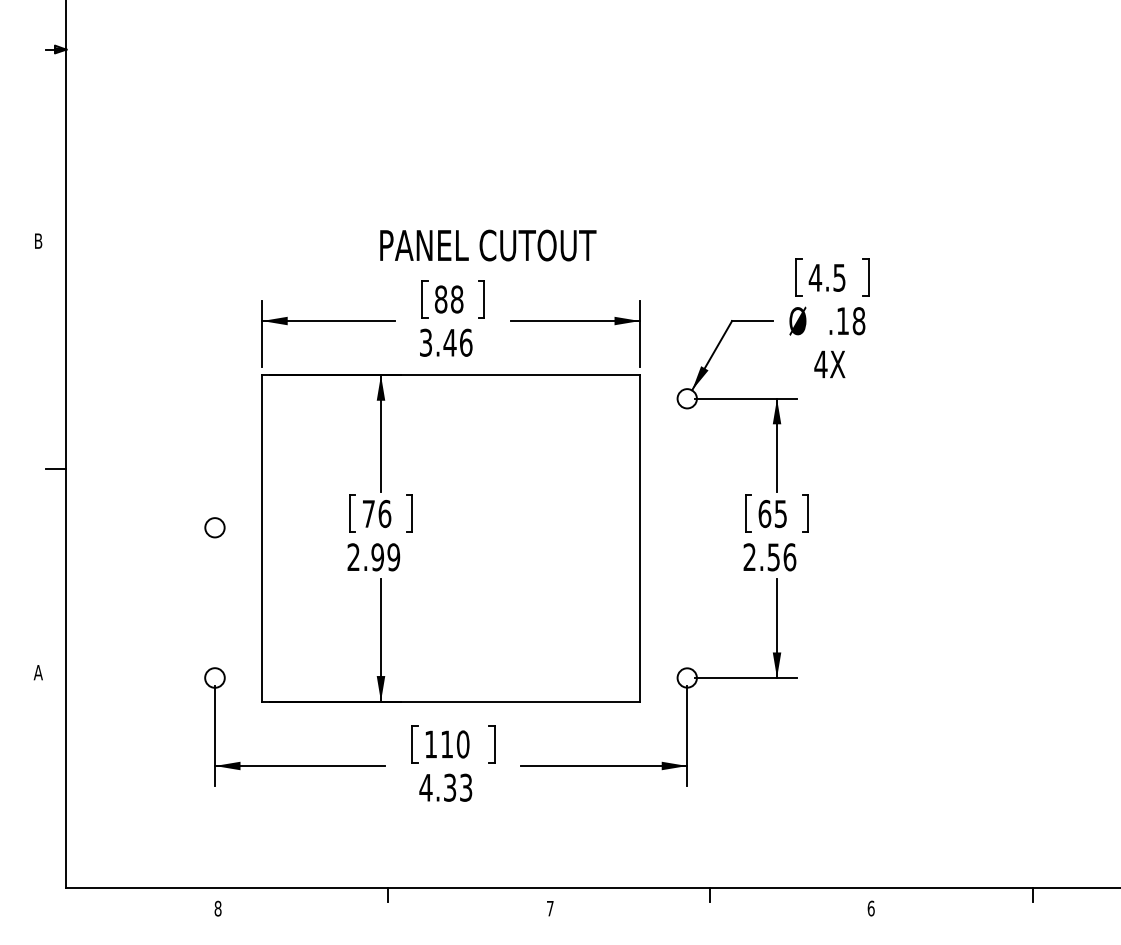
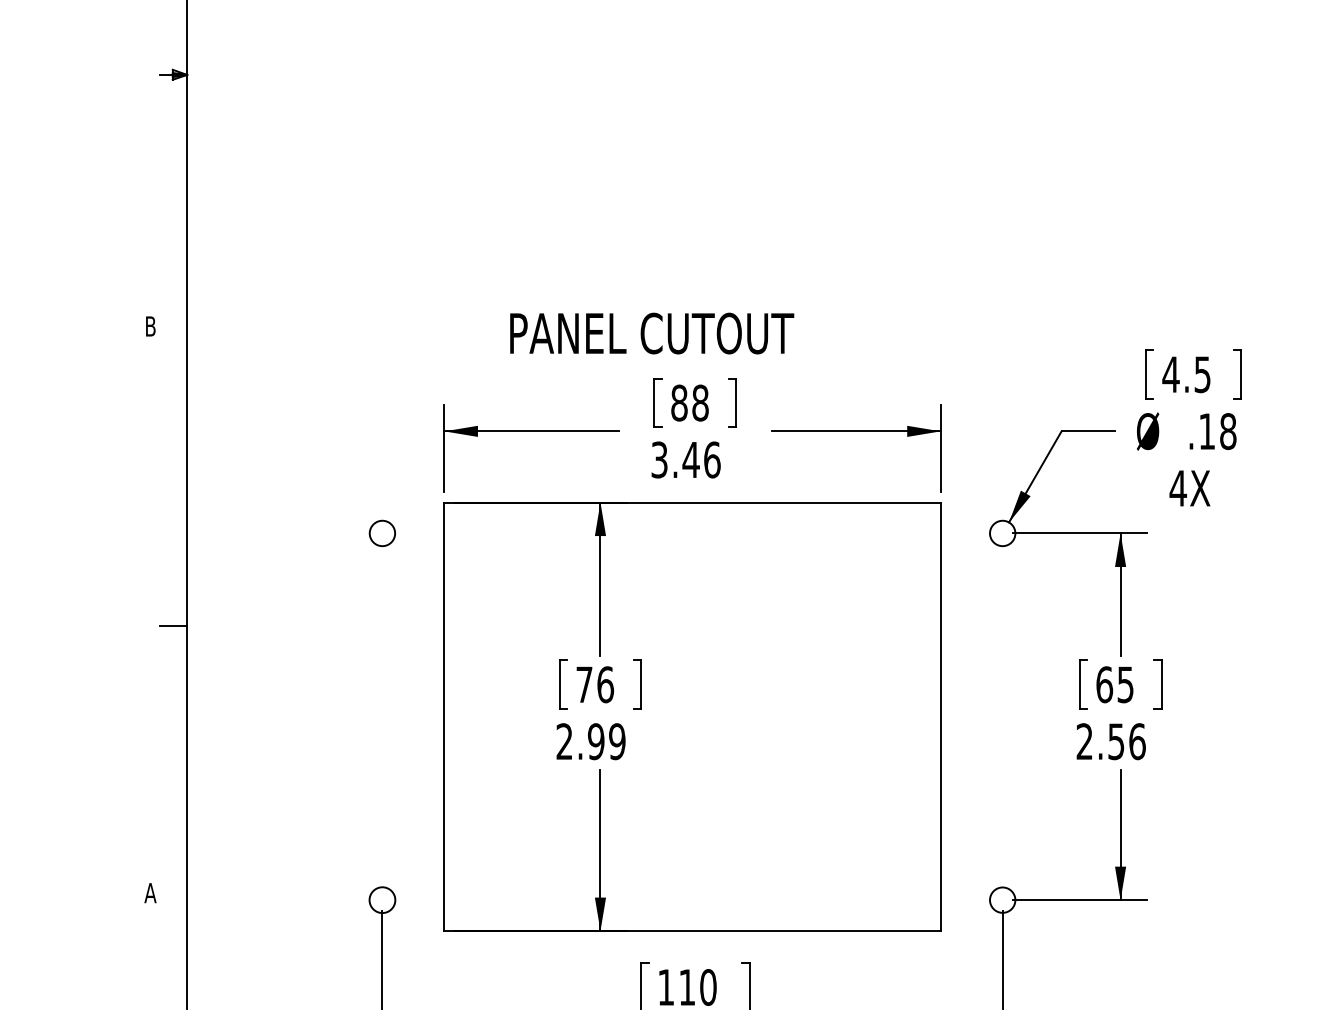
text: (488, 245) -> (652, 333), moved
circle: (214, 527) -> (381, 533), moved

